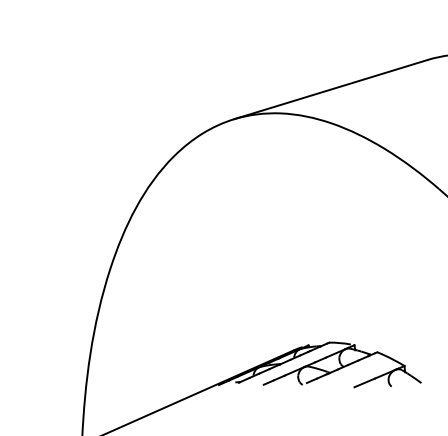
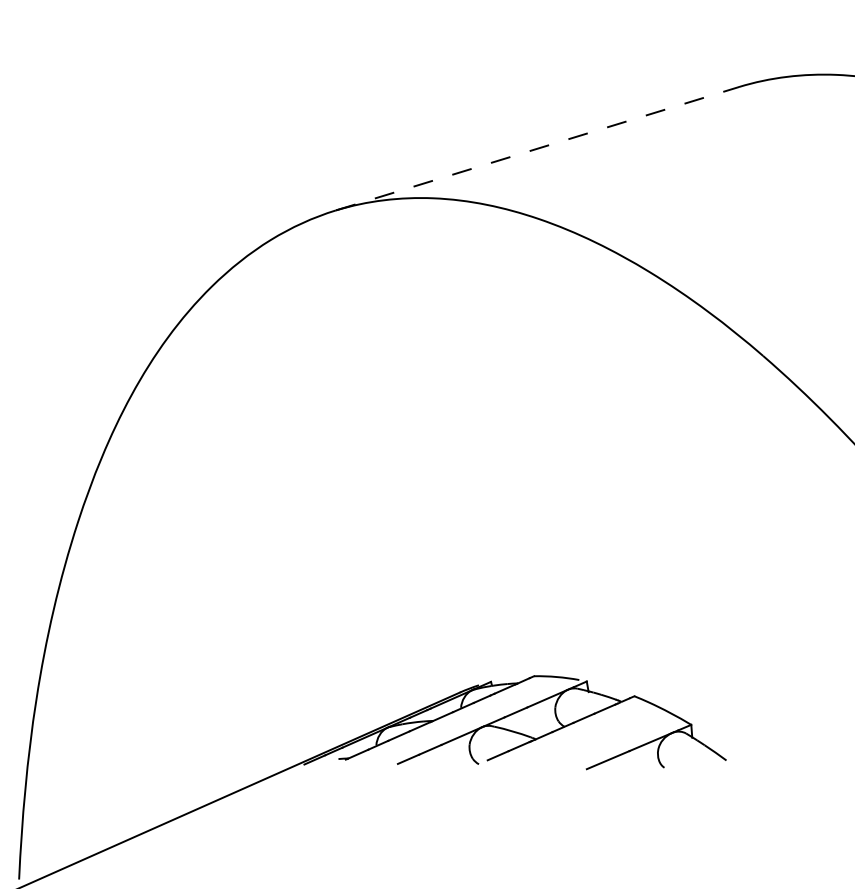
line: (331, 89) -> (538, 148), solid -> dashed

